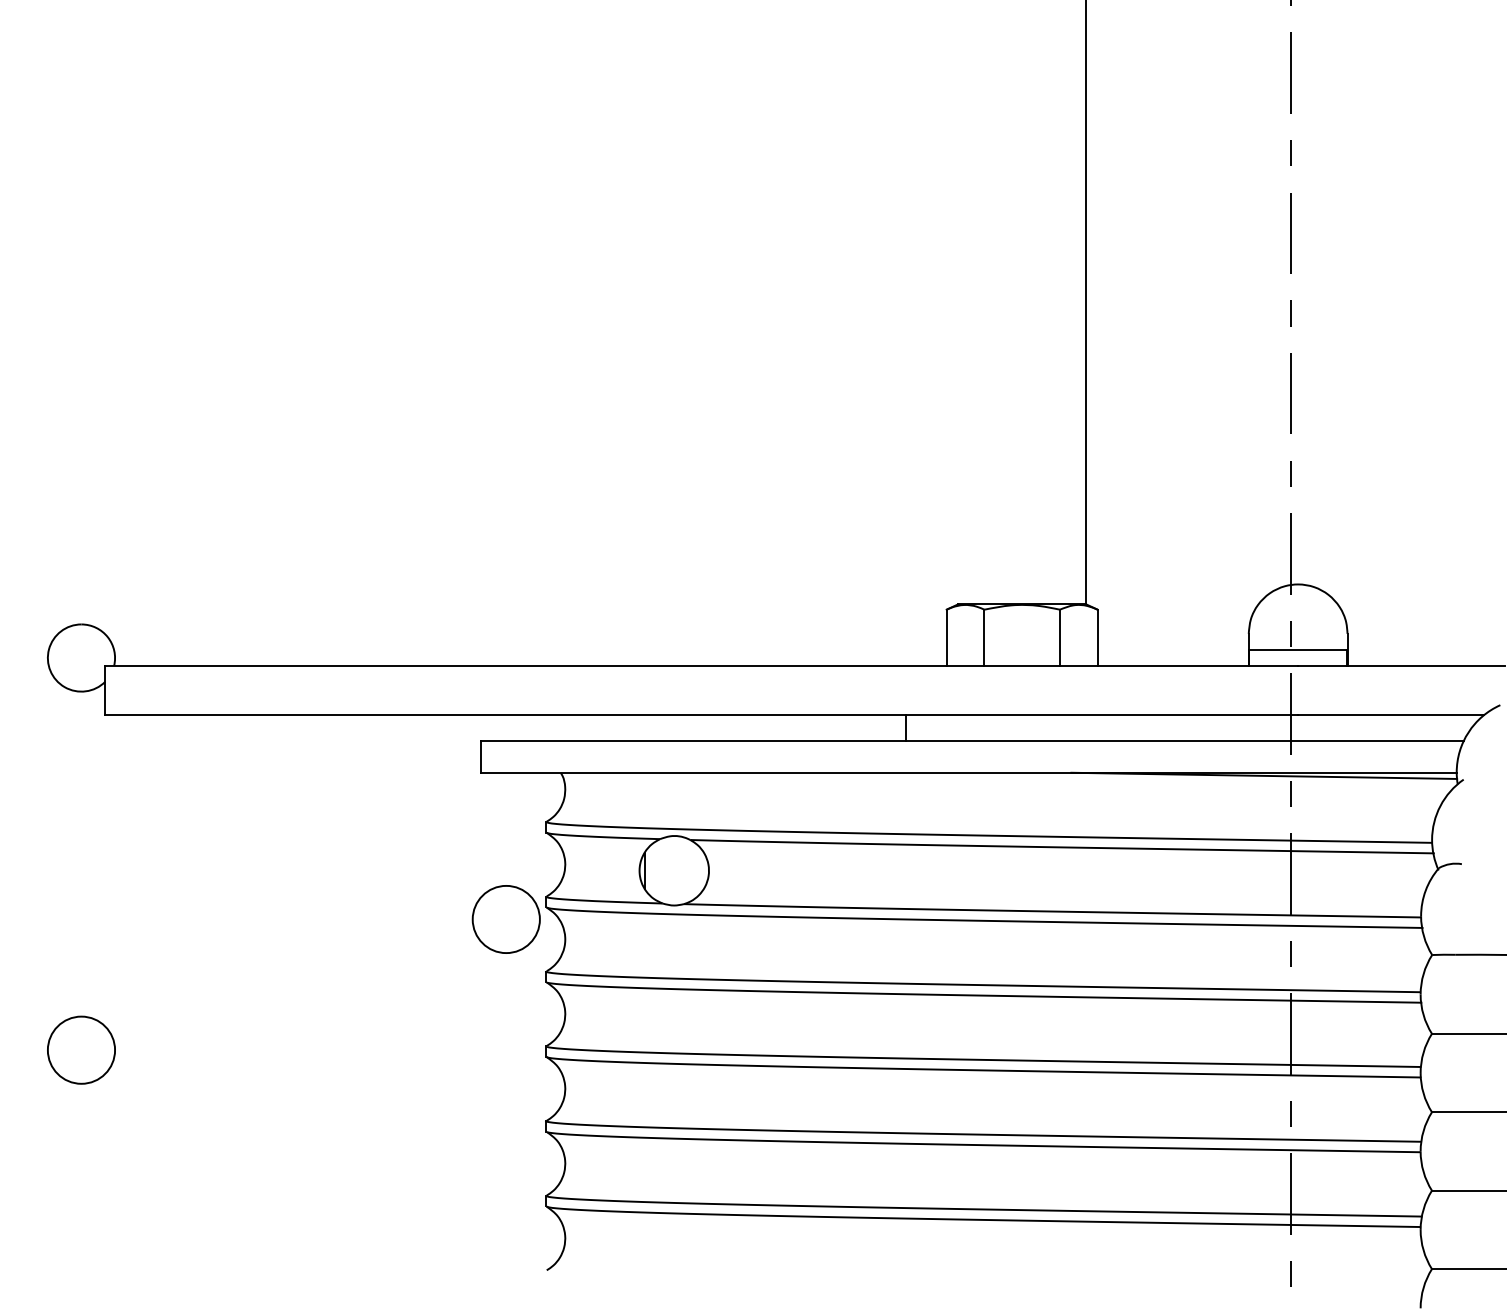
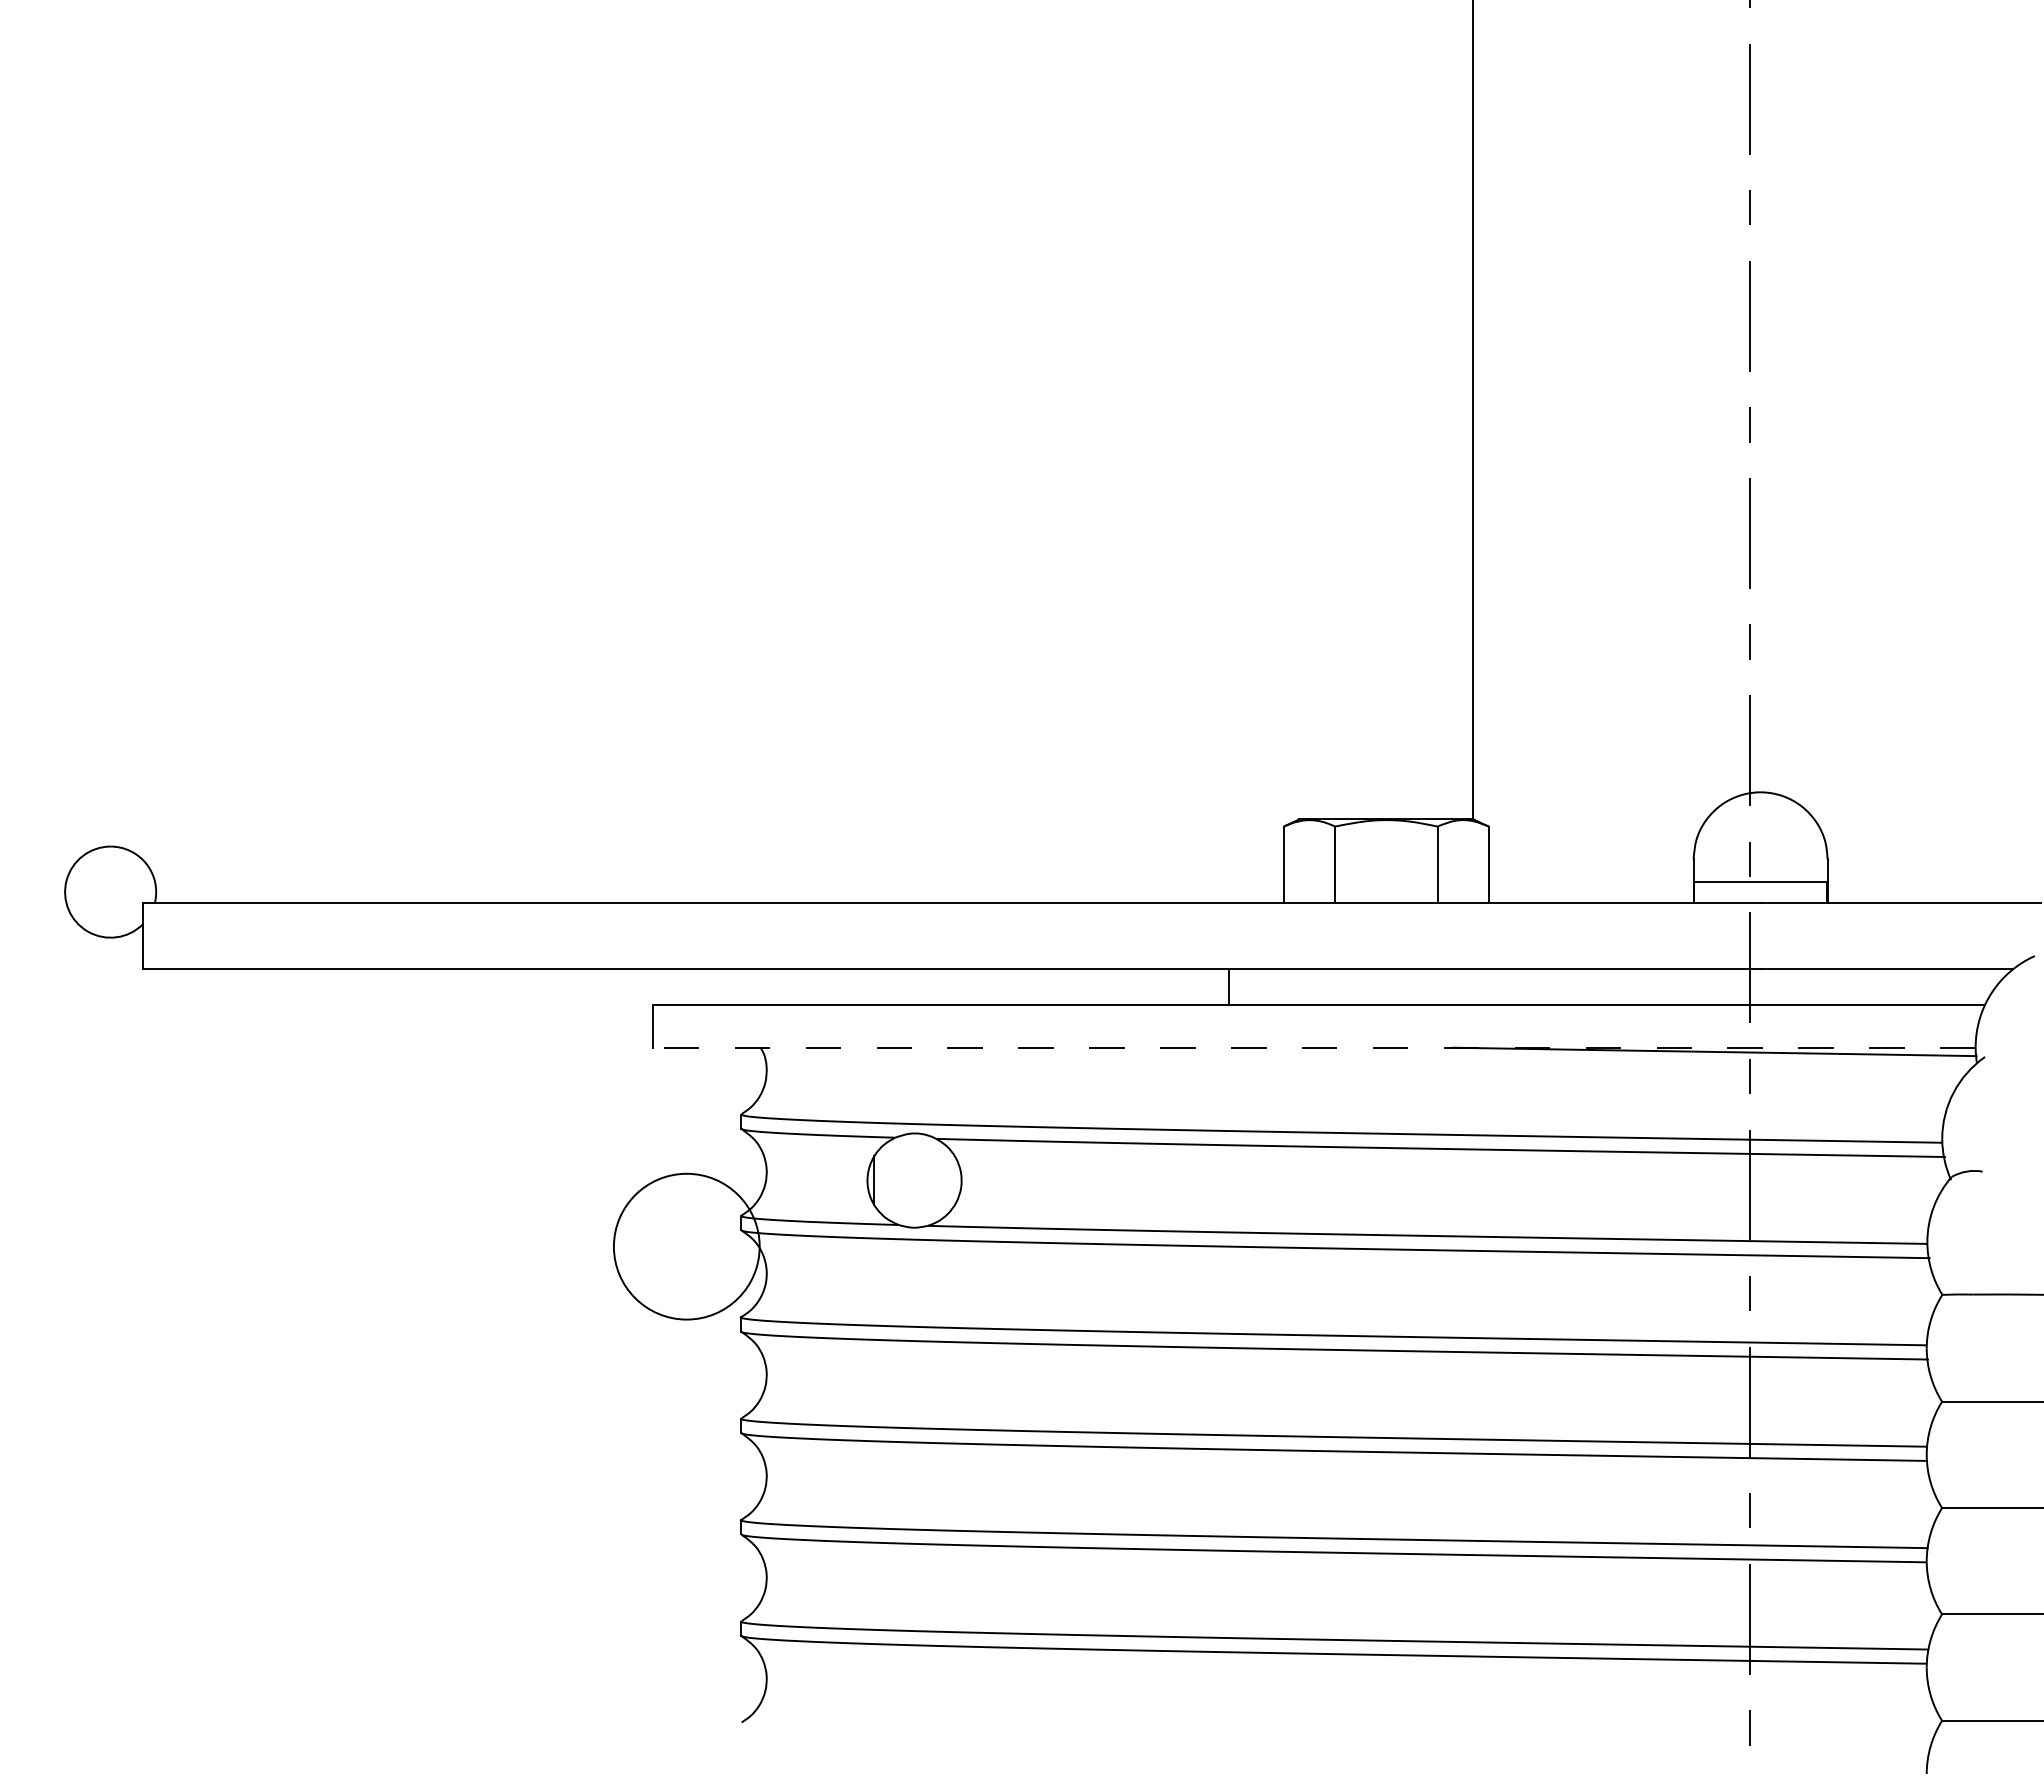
line: (969, 772) -> (1314, 1047), solid -> dashed
circle: (506, 919) -> (686, 1246), size x1.6
circle: (81, 1049) -> (110, 1423), removed

